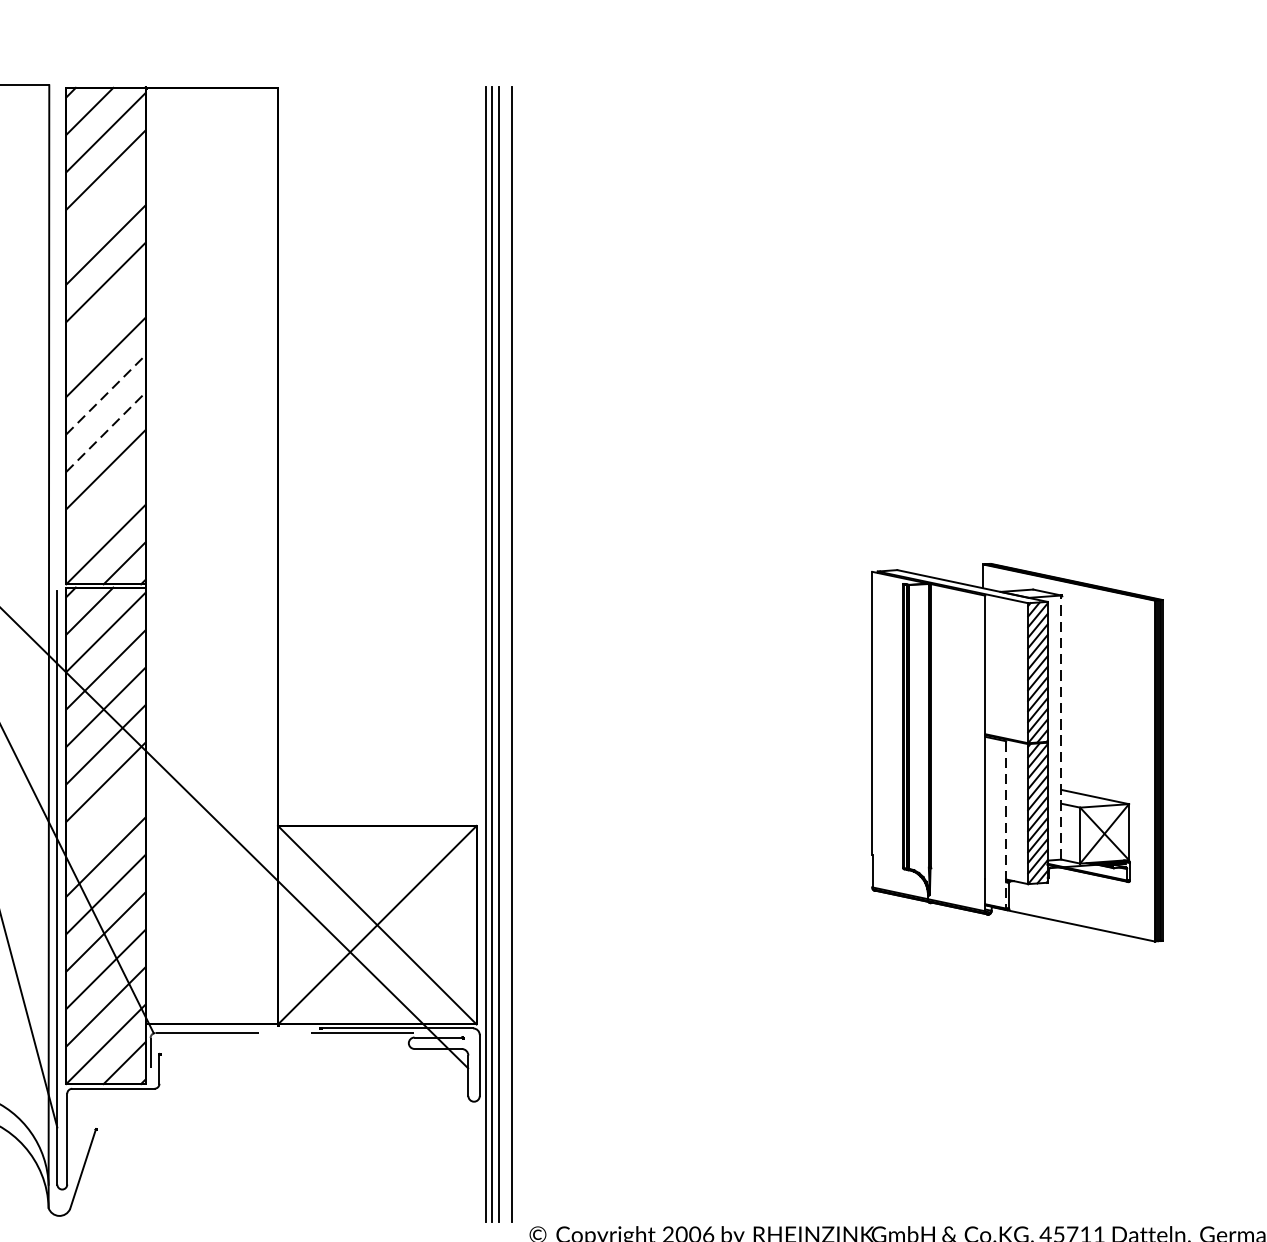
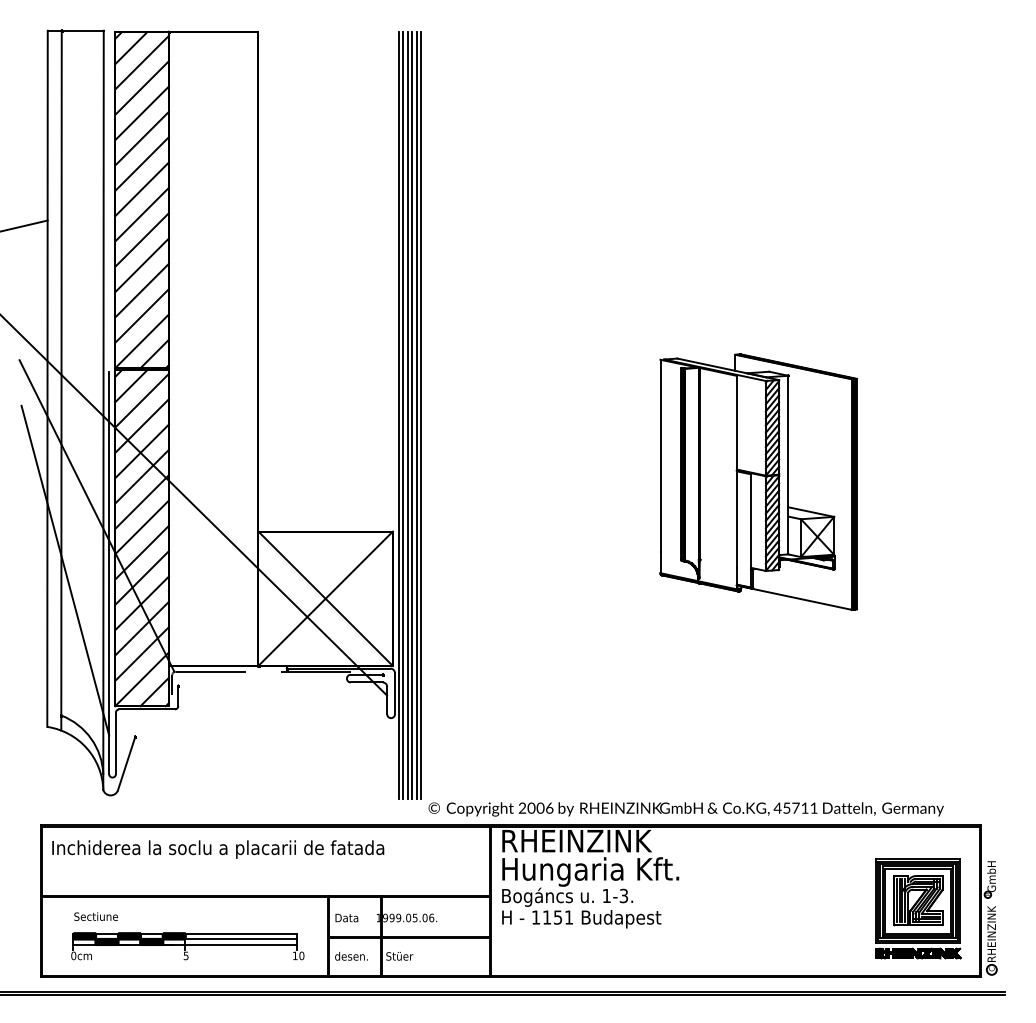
line: (105, 207) -> (141, 113), added
line: (105, 320) -> (141, 189), added
line: (106, 395) -> (142, 240), dashed -> solid
line: (106, 432) -> (142, 265), dashed -> solid
line: (105, 506) -> (141, 315), added
line: (505, 654) -> (412, 415), added
line: (519, 654) -> (421, 415), added
line: (1061, 726) -> (788, 464), dashed -> solid
line: (105, 819) -> (141, 527), added
line: (1006, 824) -> (751, 530), dashed -> solid

